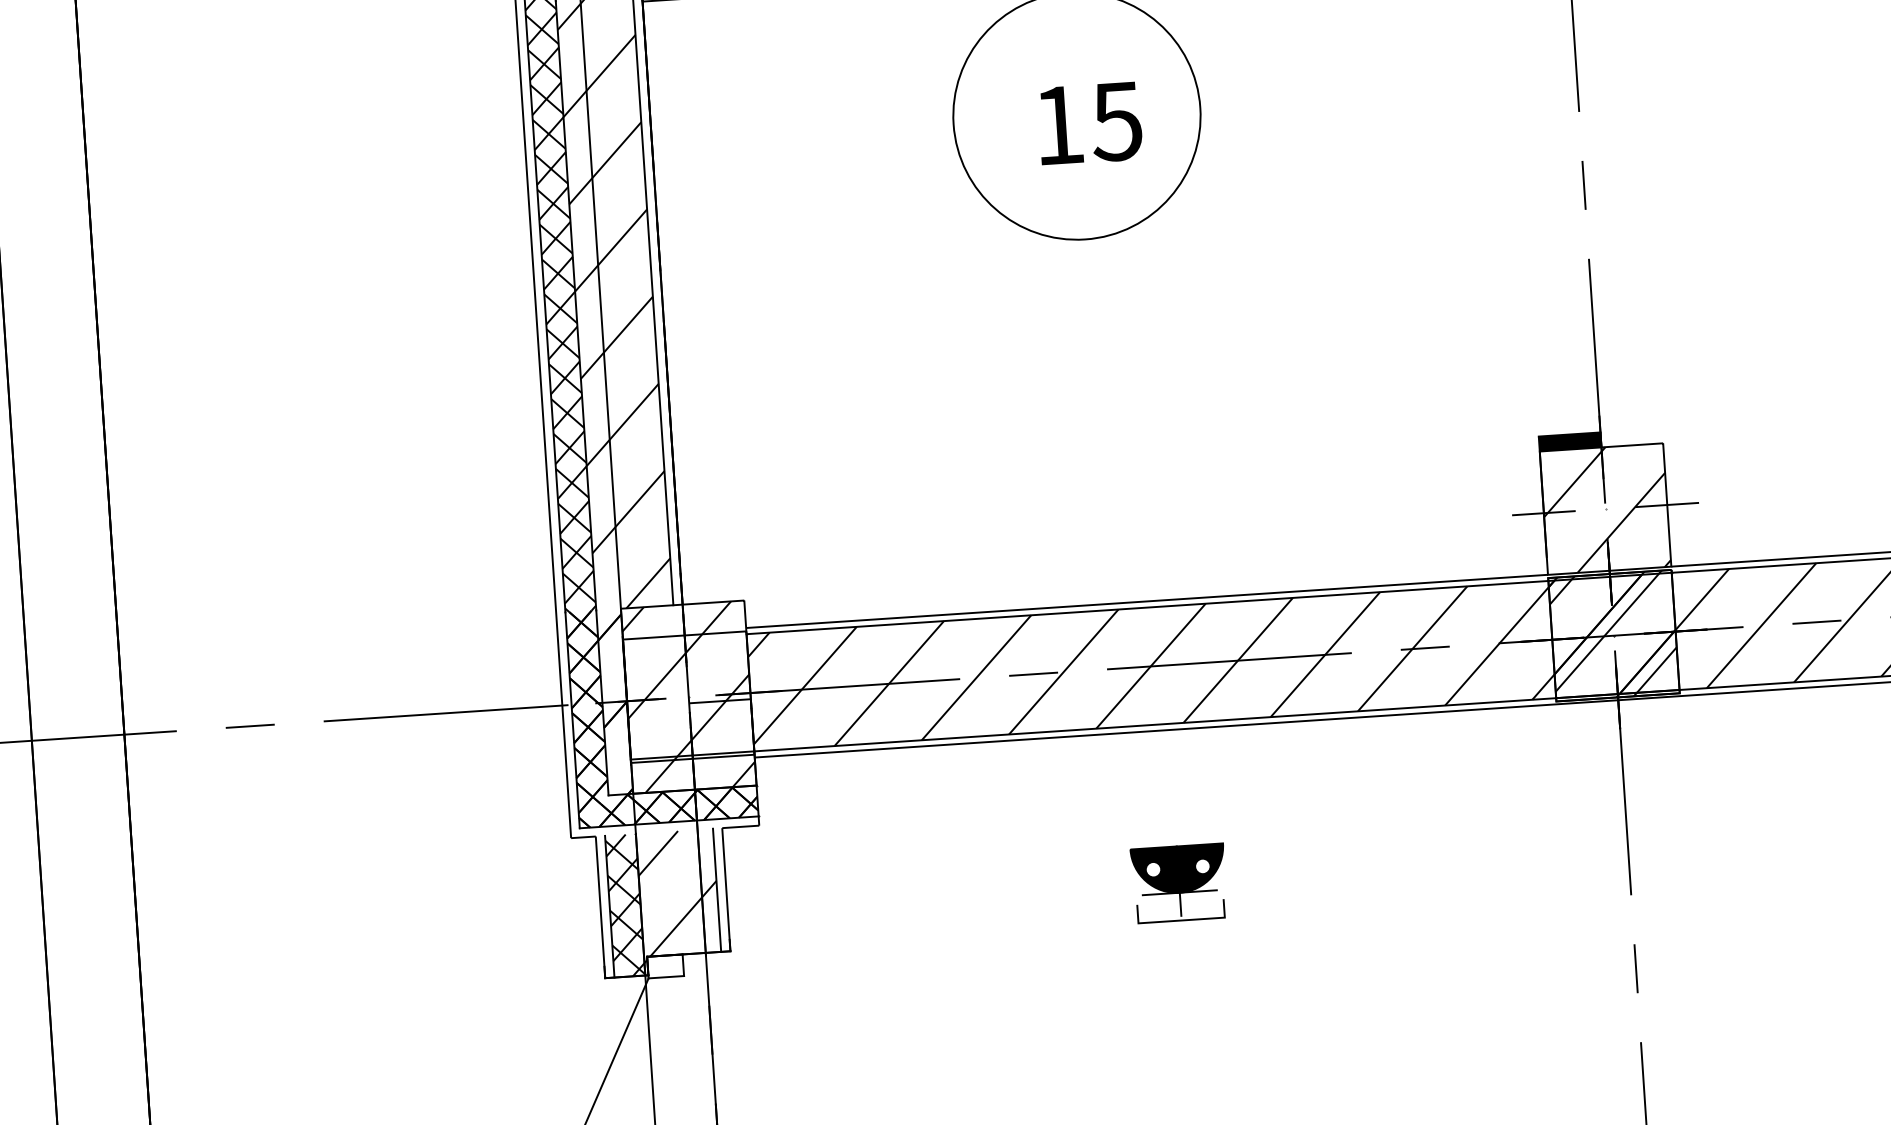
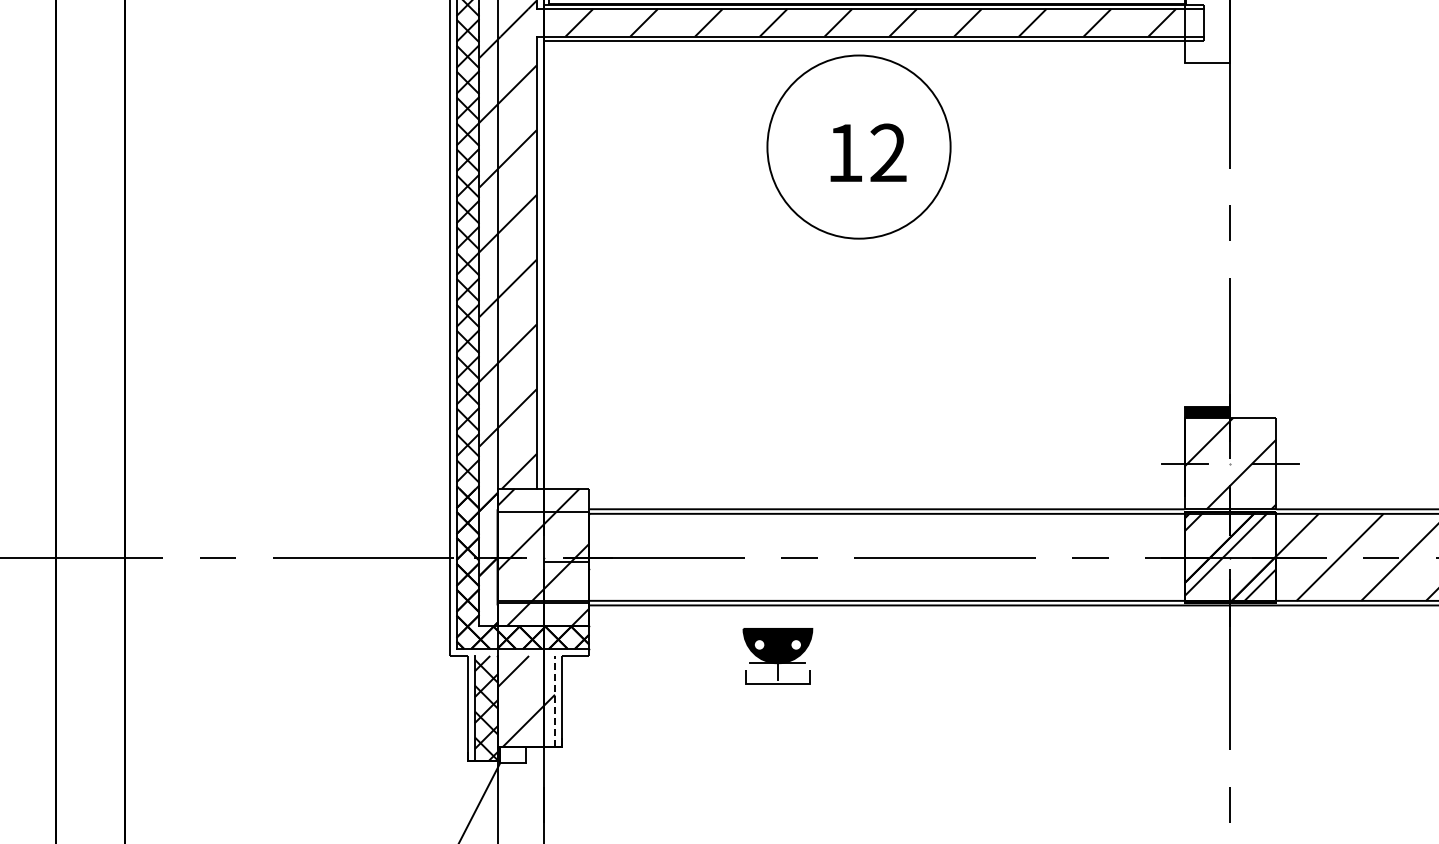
text: (1115, 120) -> (887, 152), 15 -> 12
hatch: (1150, 665) -> (886, 556), removed
part: (1178, 883) -> (777, 656), moved
line: (717, 889) -> (555, 701), solid -> dashed

